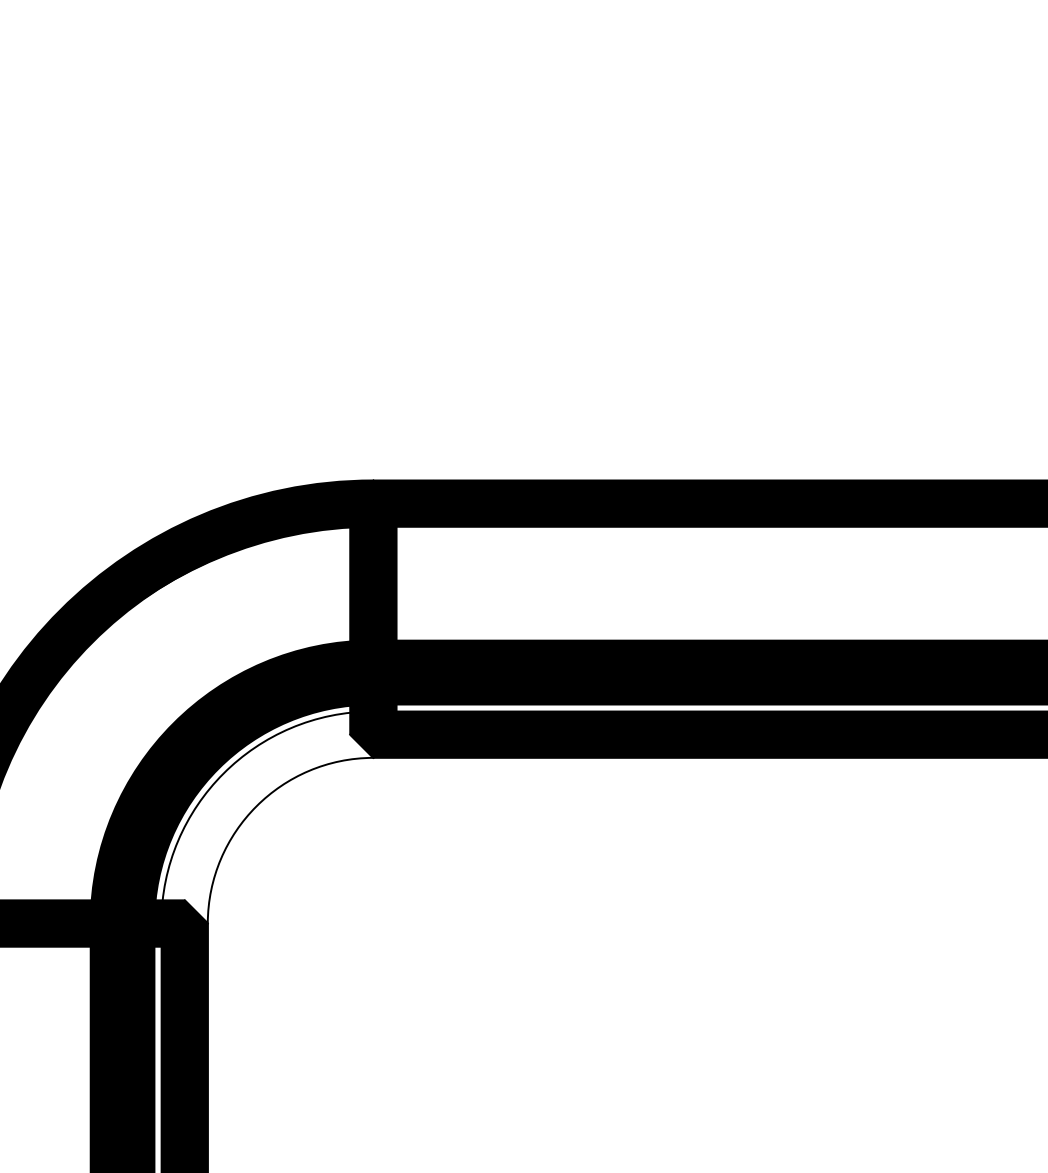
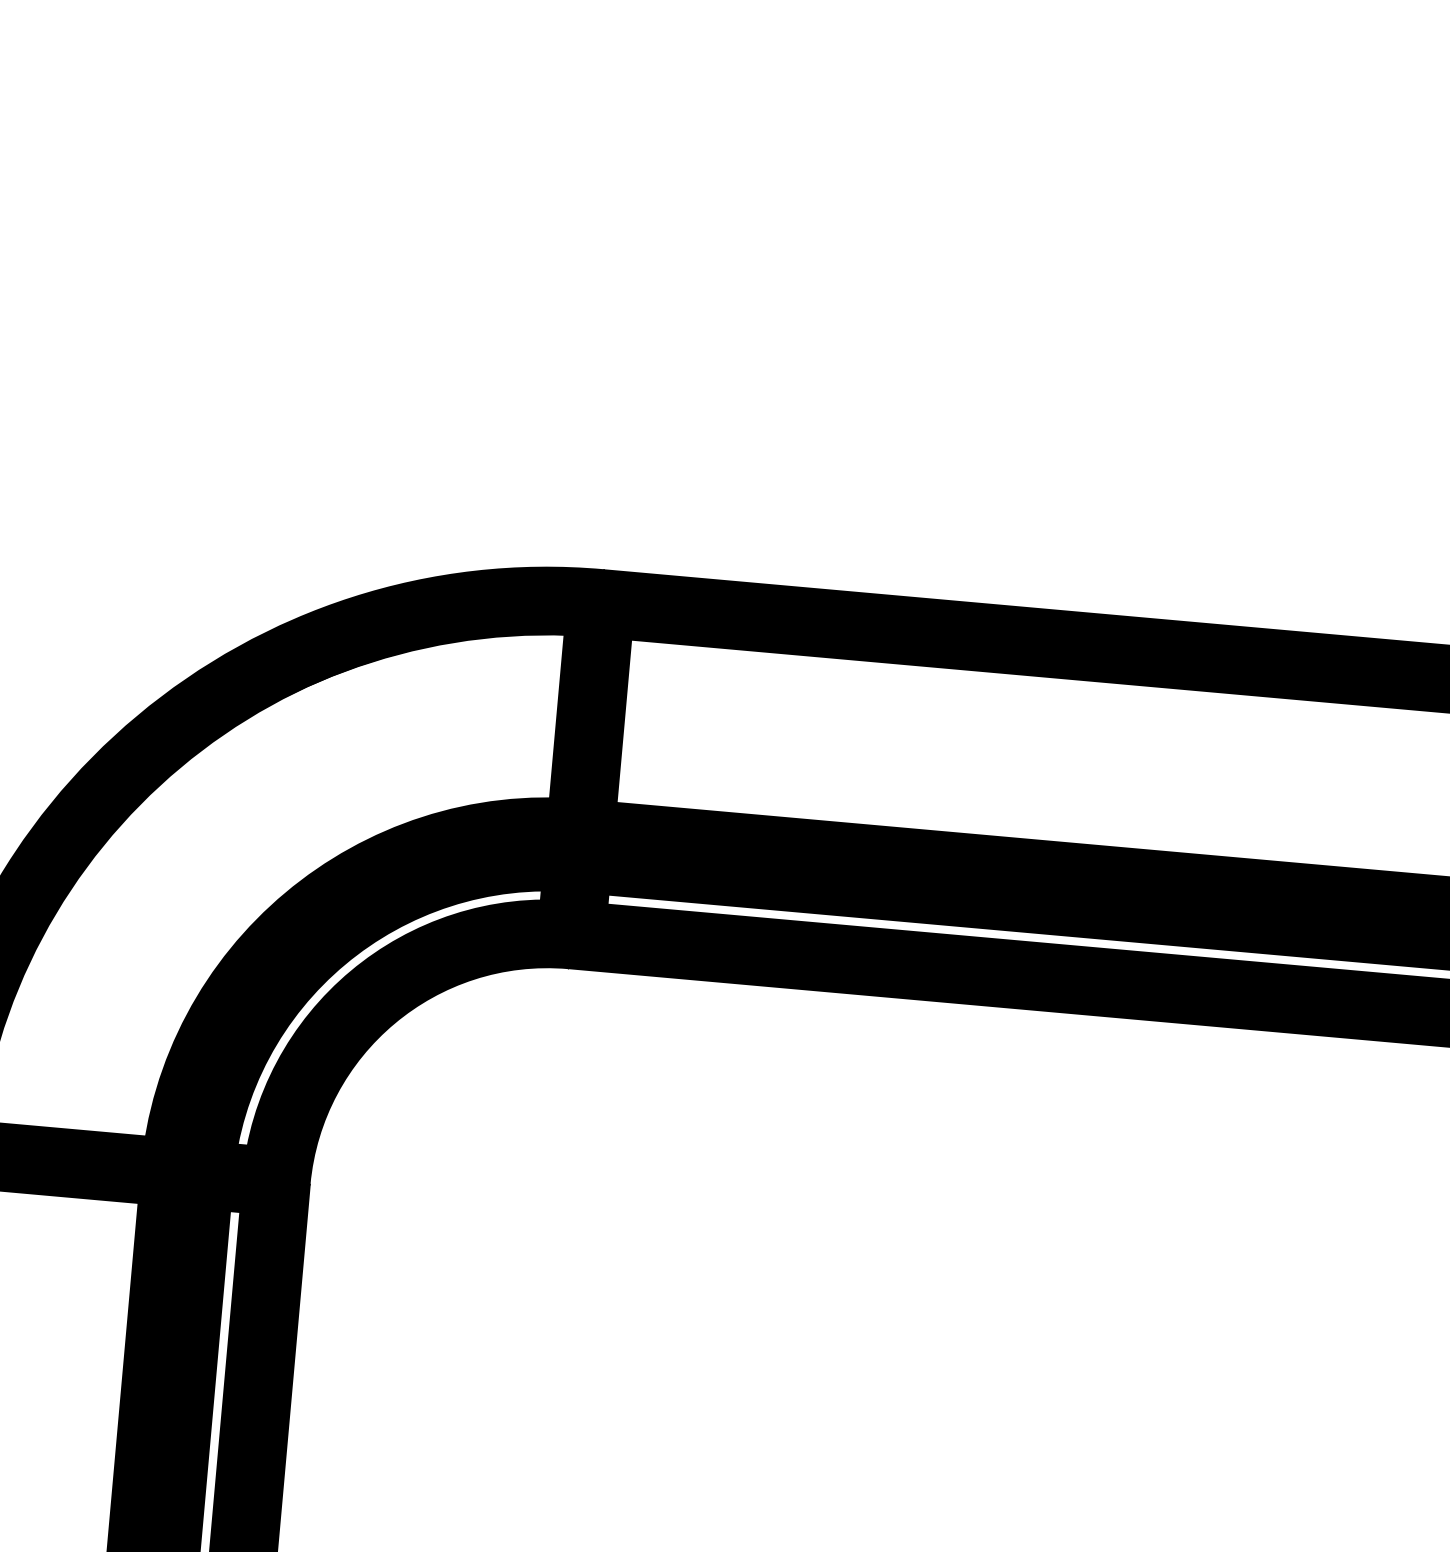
fill: (278, 828) -> (423, 1057), added

